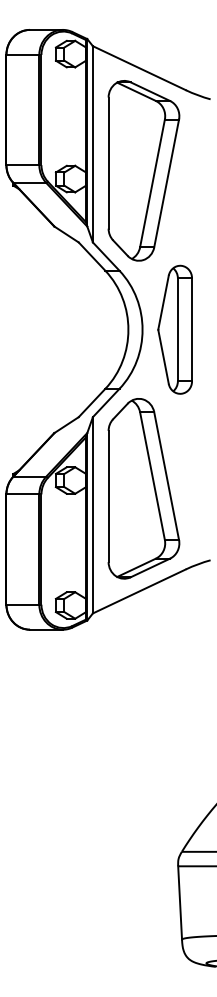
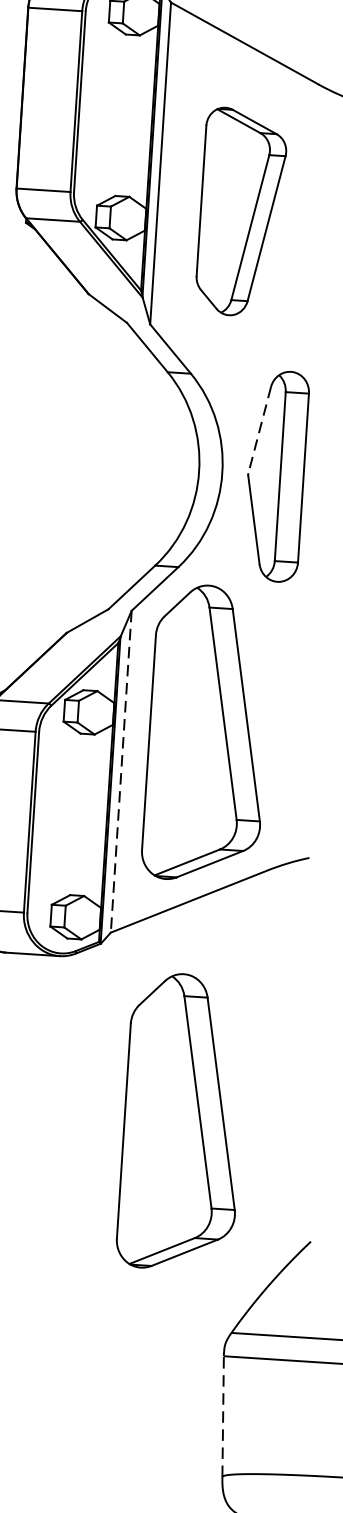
part: (143, 170) -> (240, 211), size x0.7
line: (163, 302) -> (259, 430), solid -> dashed
line: (92, 515) -> (120, 771), solid -> dashed
part: (143, 725) -> (181, 1121), added
line: (180, 903) -> (223, 1417), solid -> dashed

